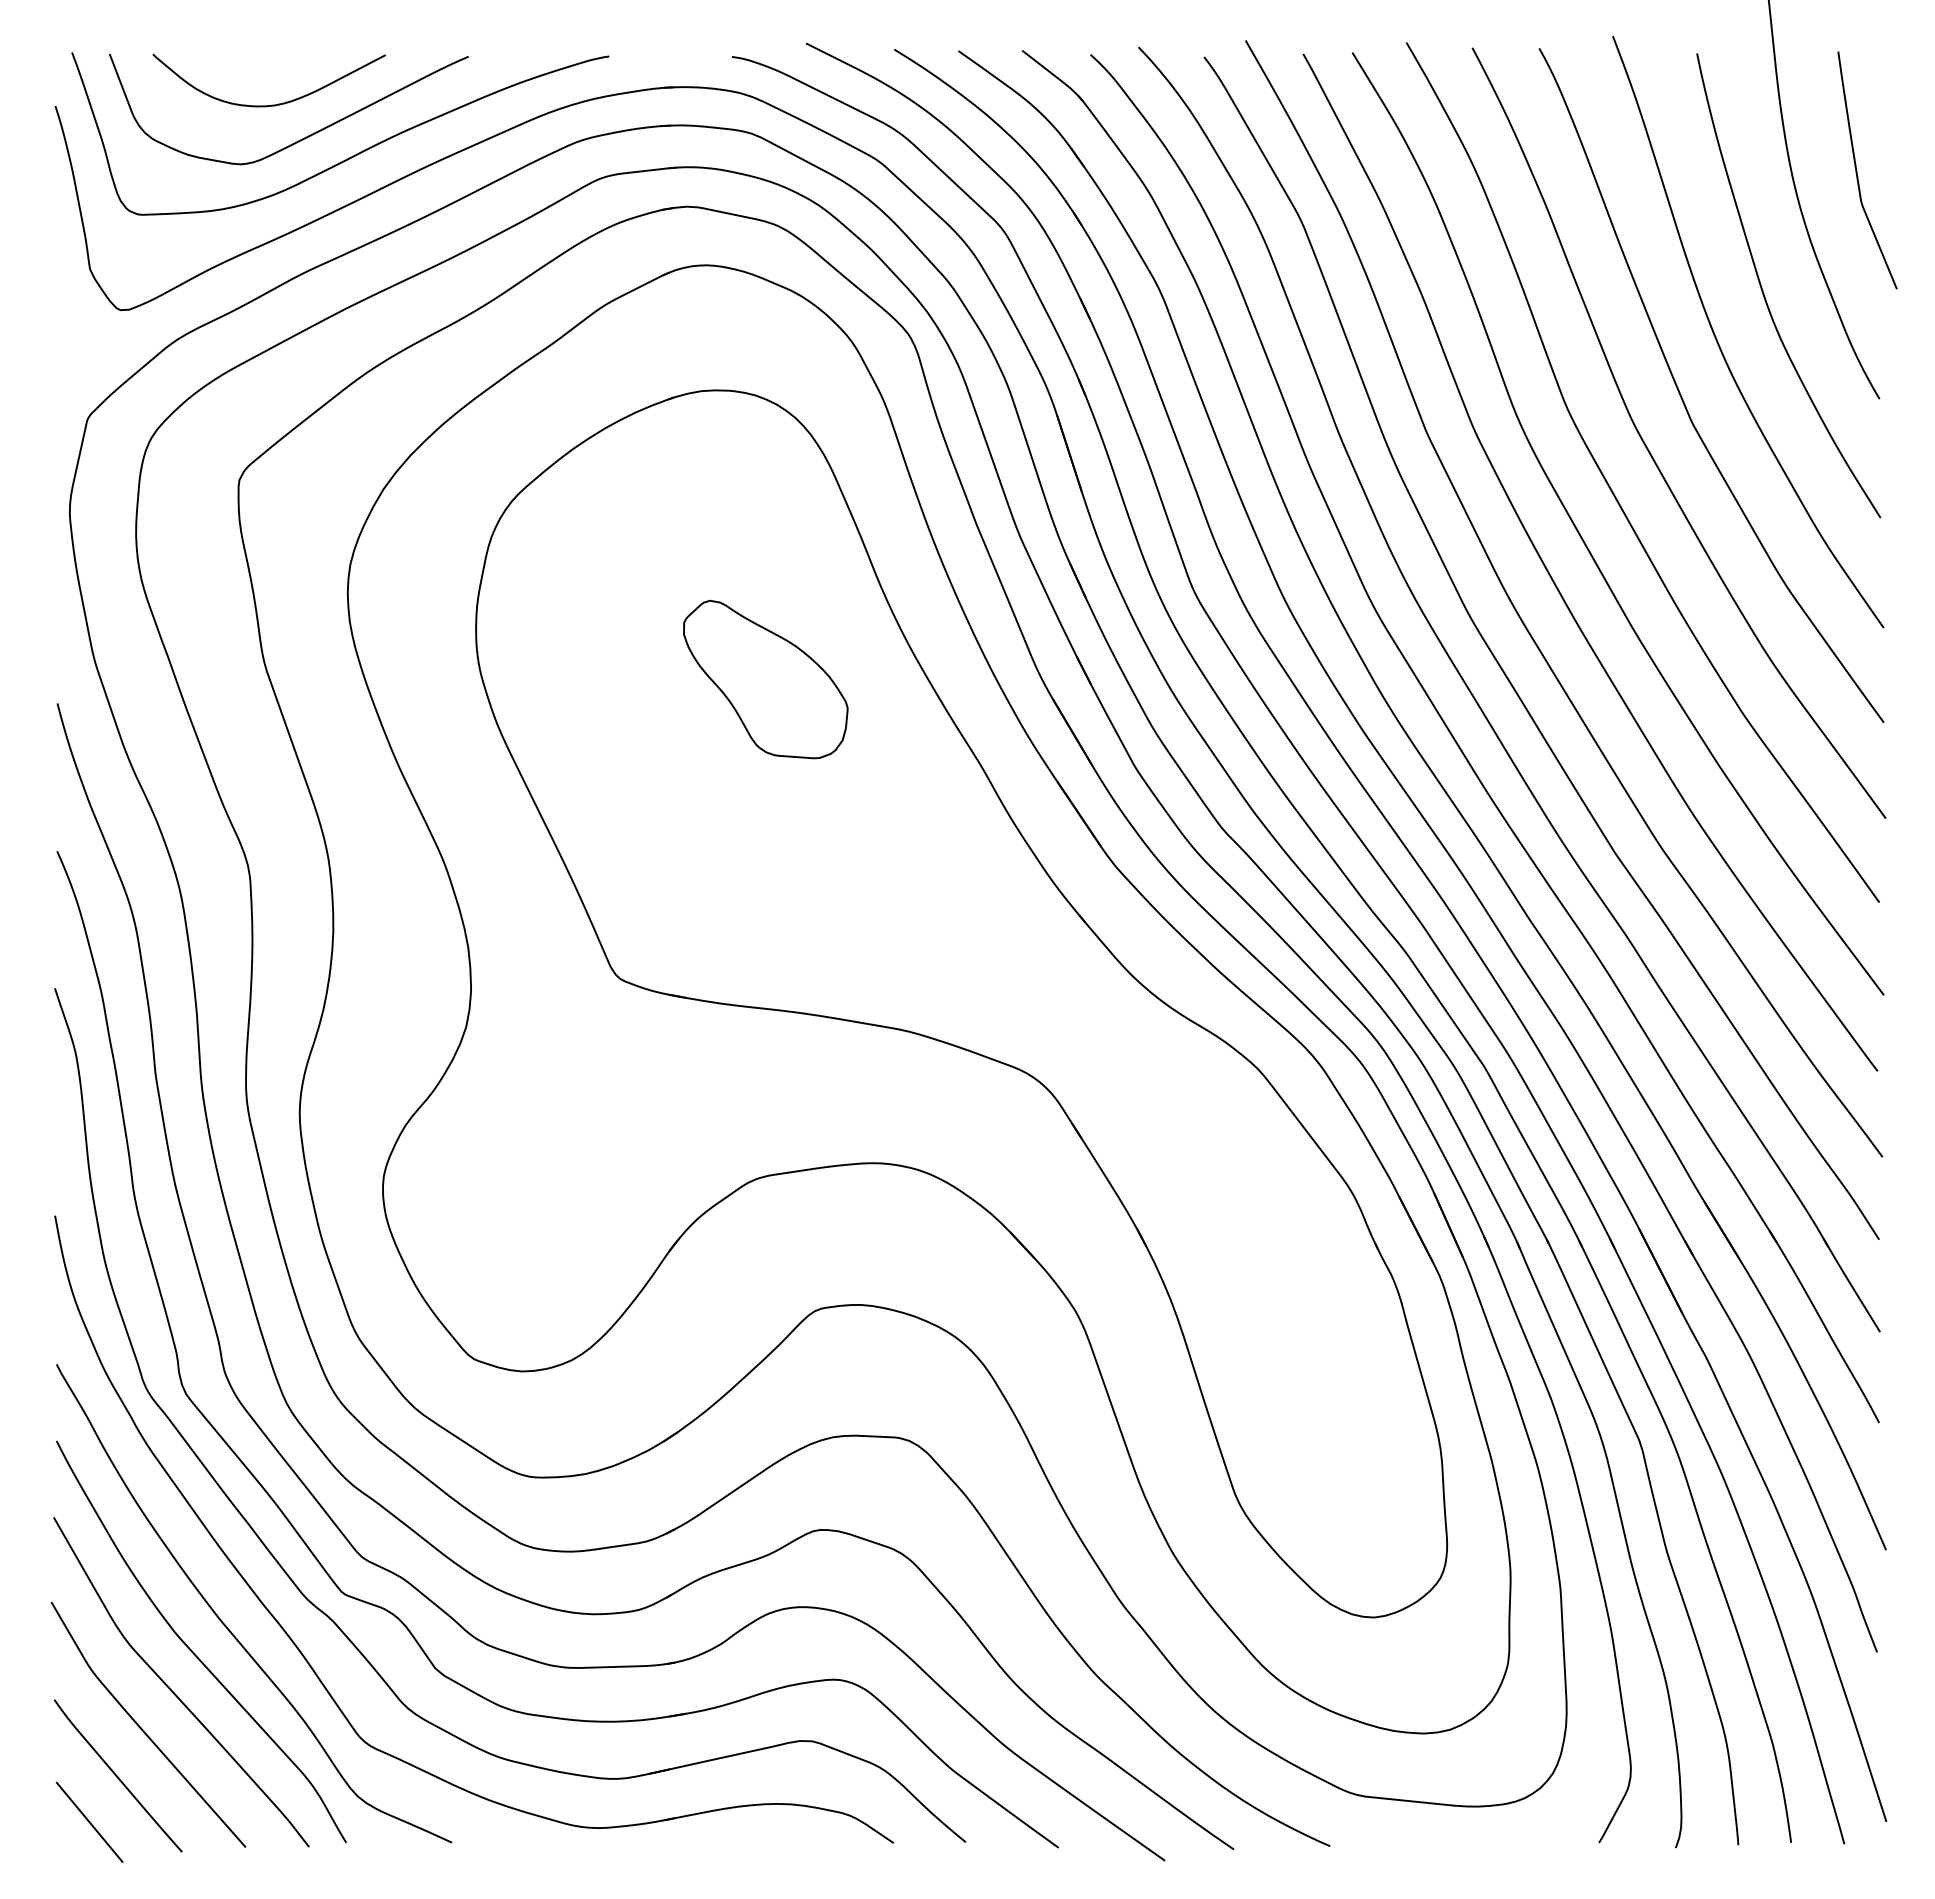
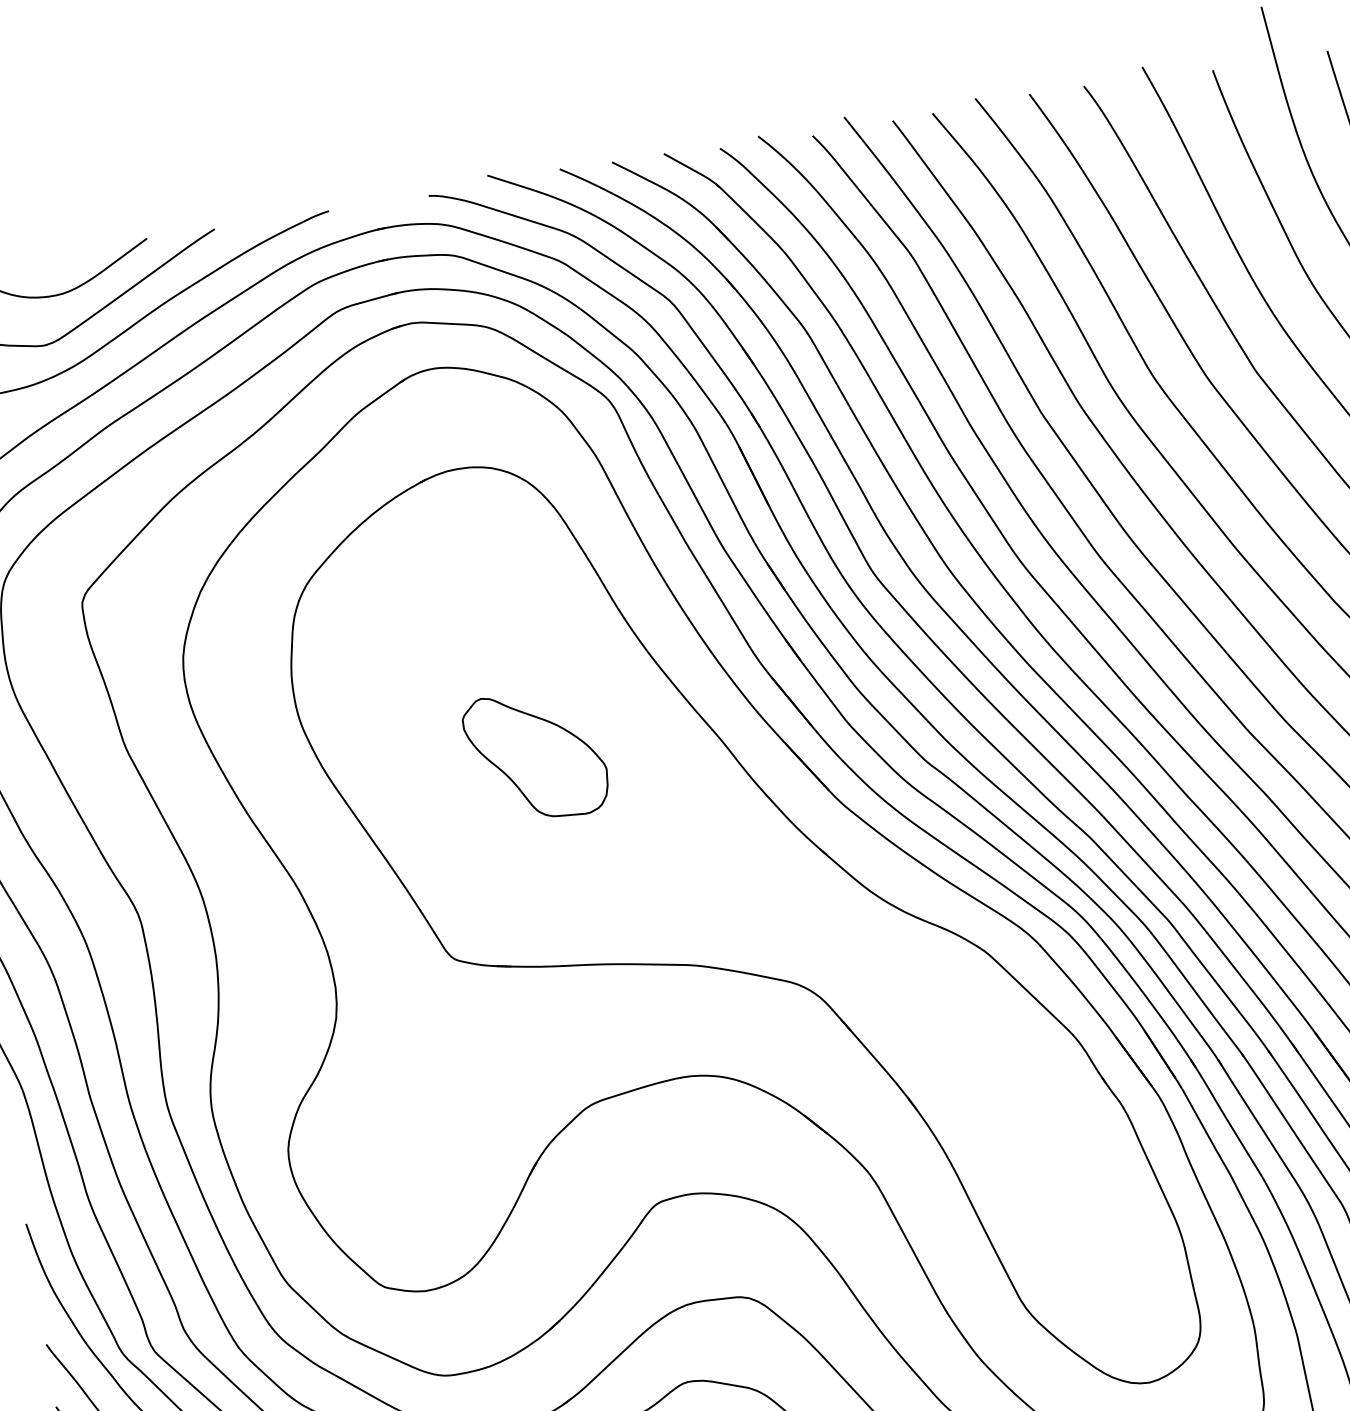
part: (765, 679) -> (536, 755), moved

